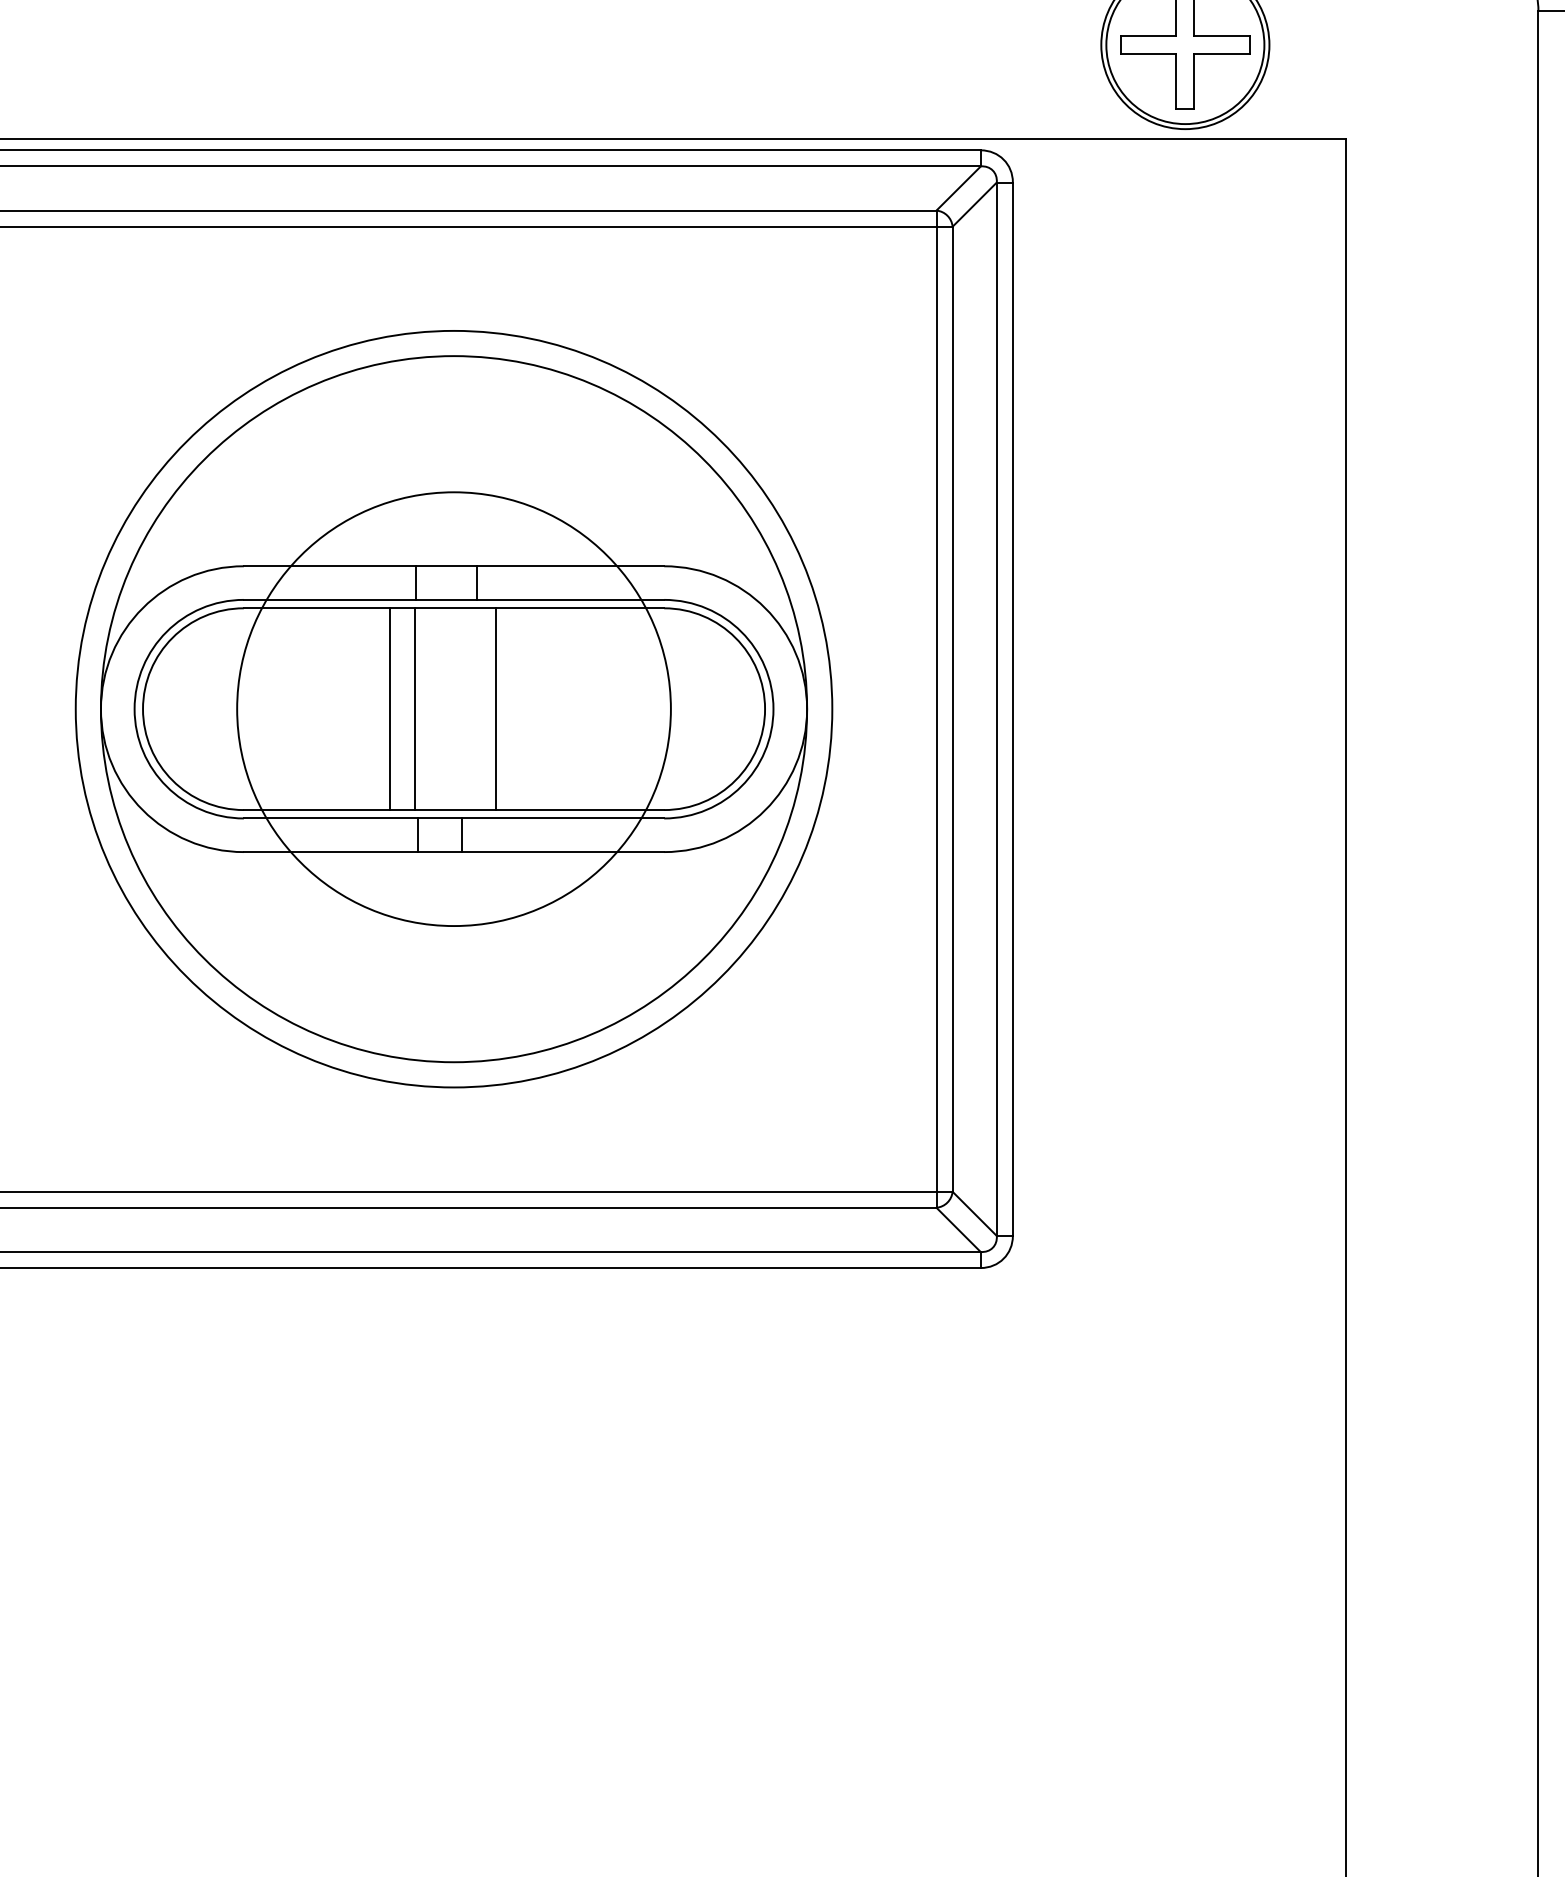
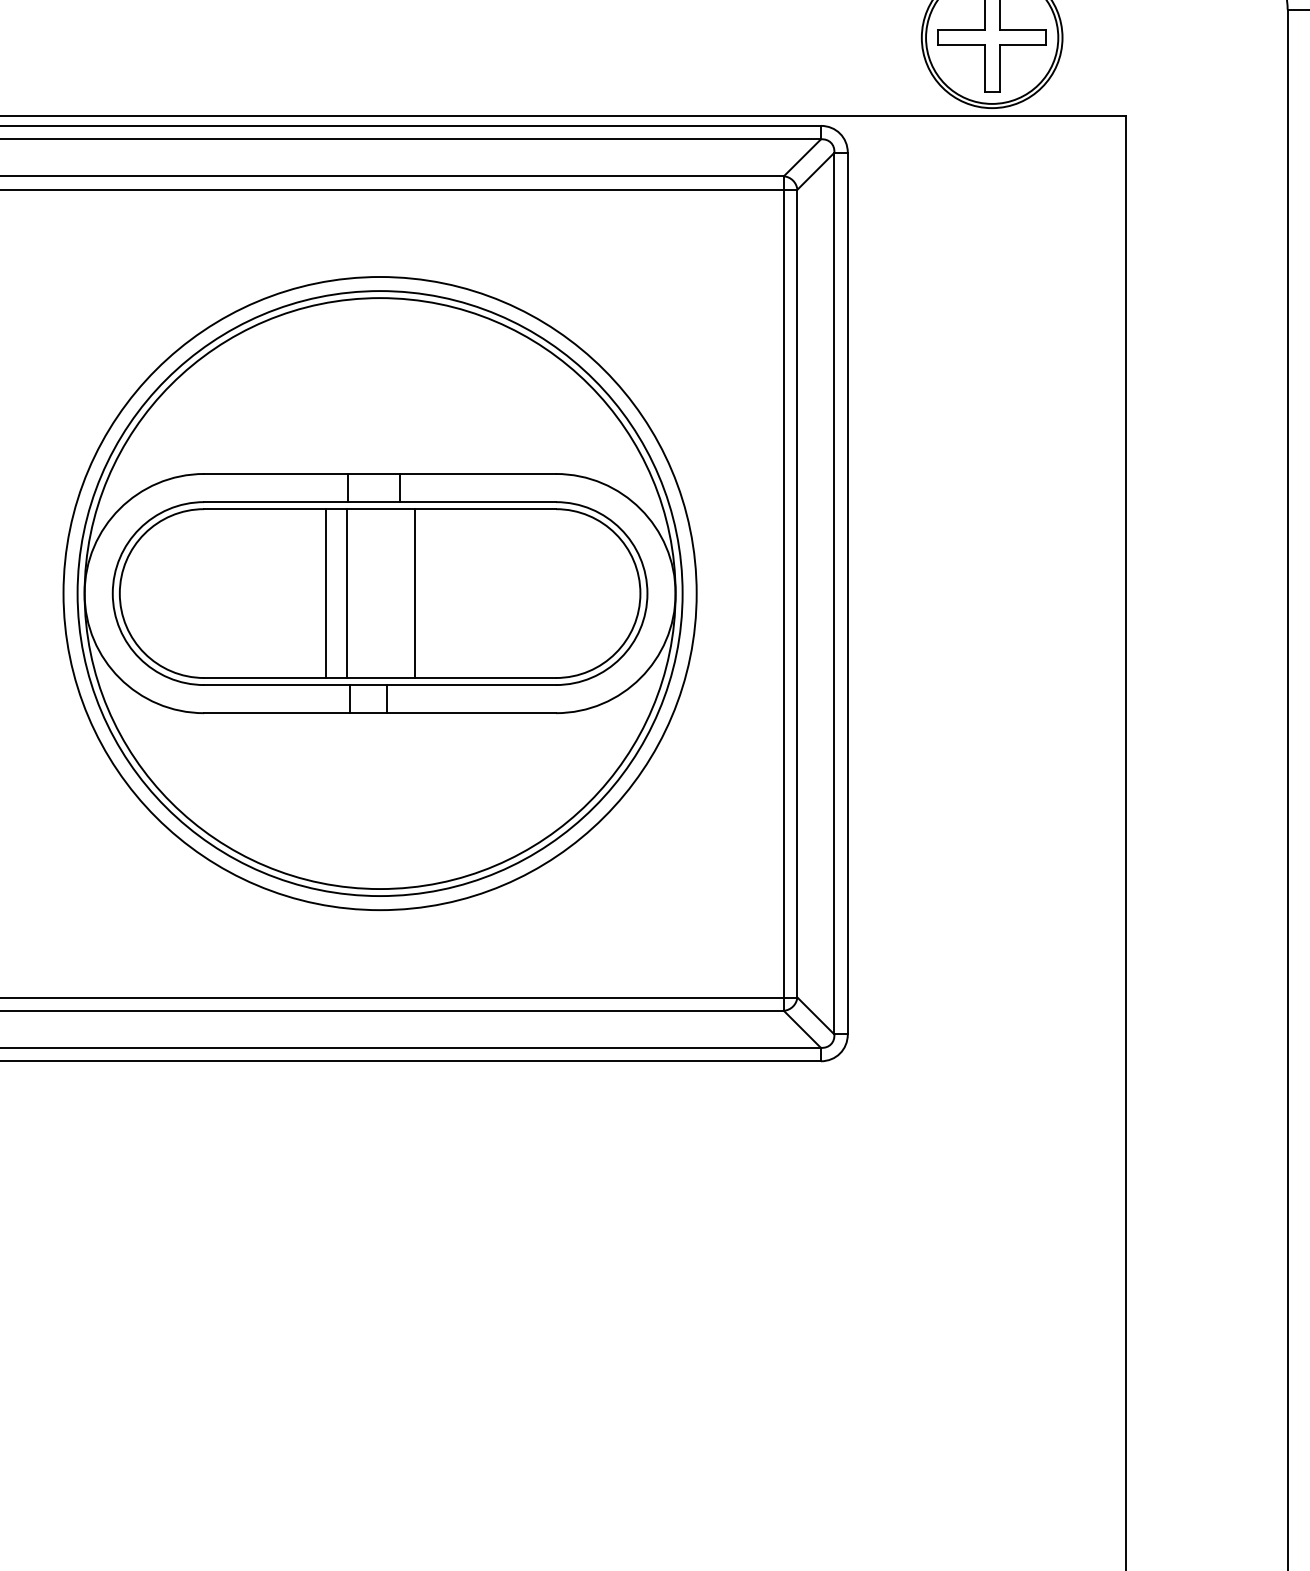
circle: (453, 708) -> (379, 593), size x1.67

